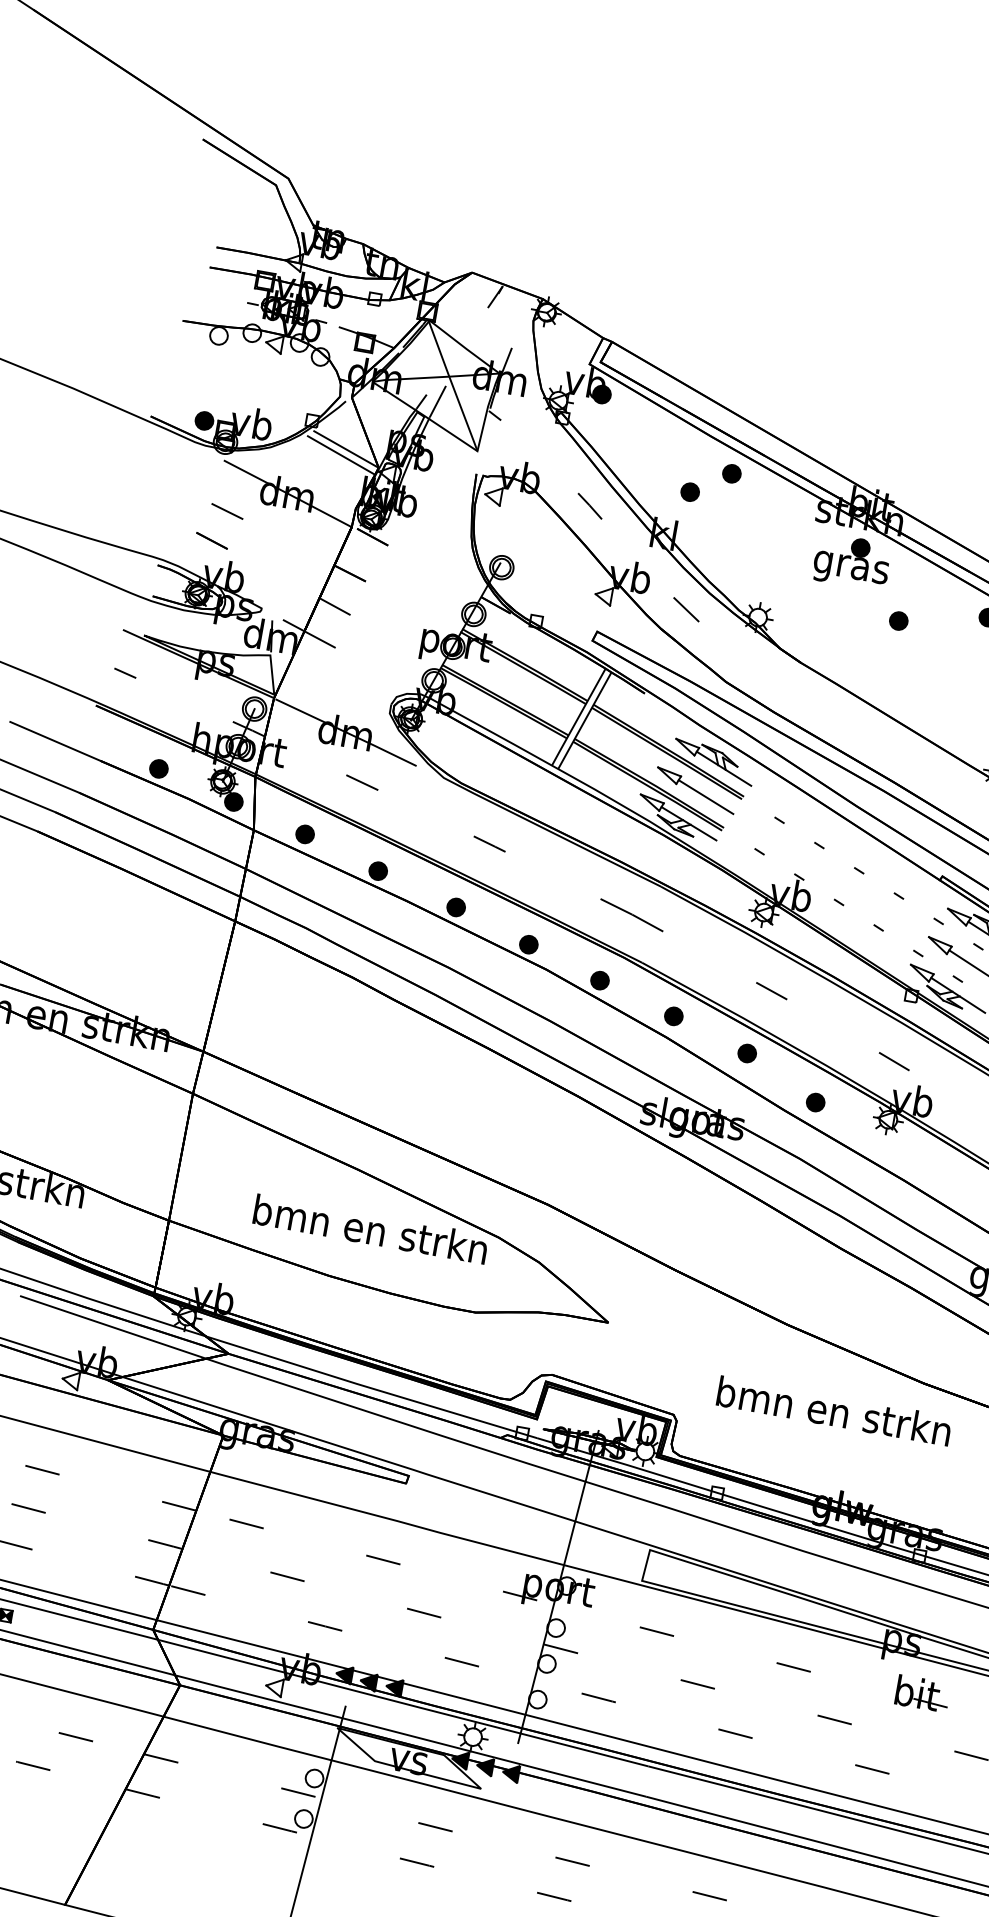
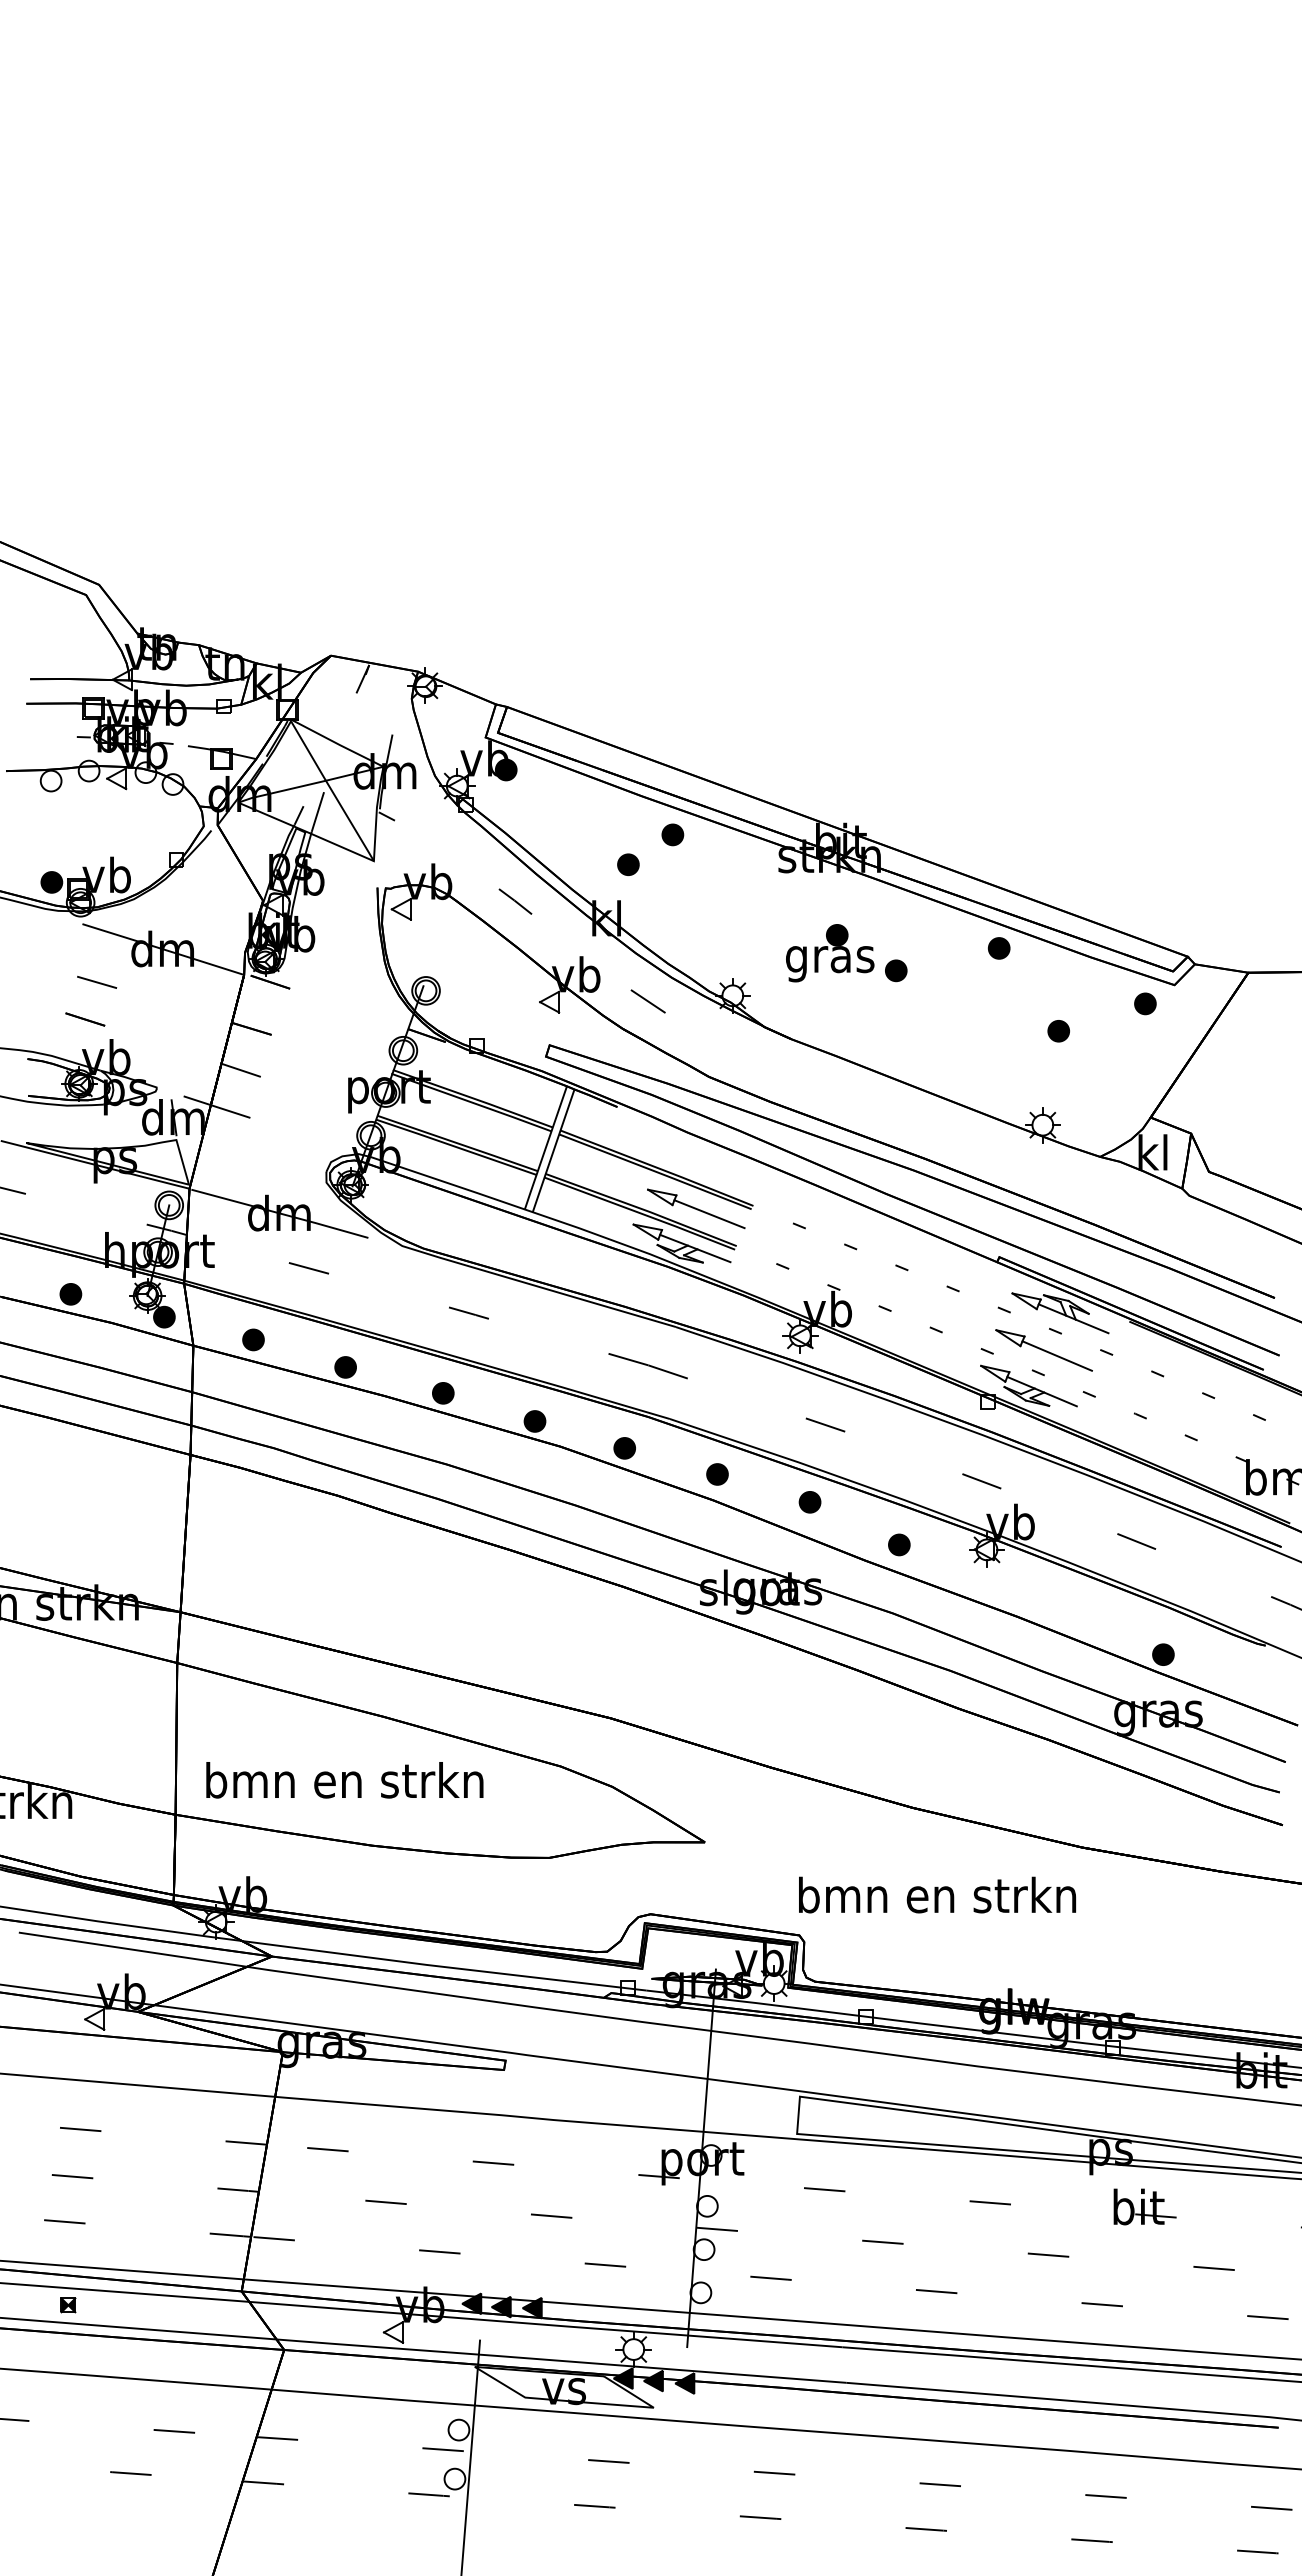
line: (346, 448) -> (221, 885), removed
line: (341, 454) -> (217, 893), removed
part: (852, 562) -> (830, 953), moved
part: (714, 761) -> (711, 1171), removed
text: (370, 1229) -> (344, 1780), moved
text: (834, 1410) -> (937, 1894), moved

